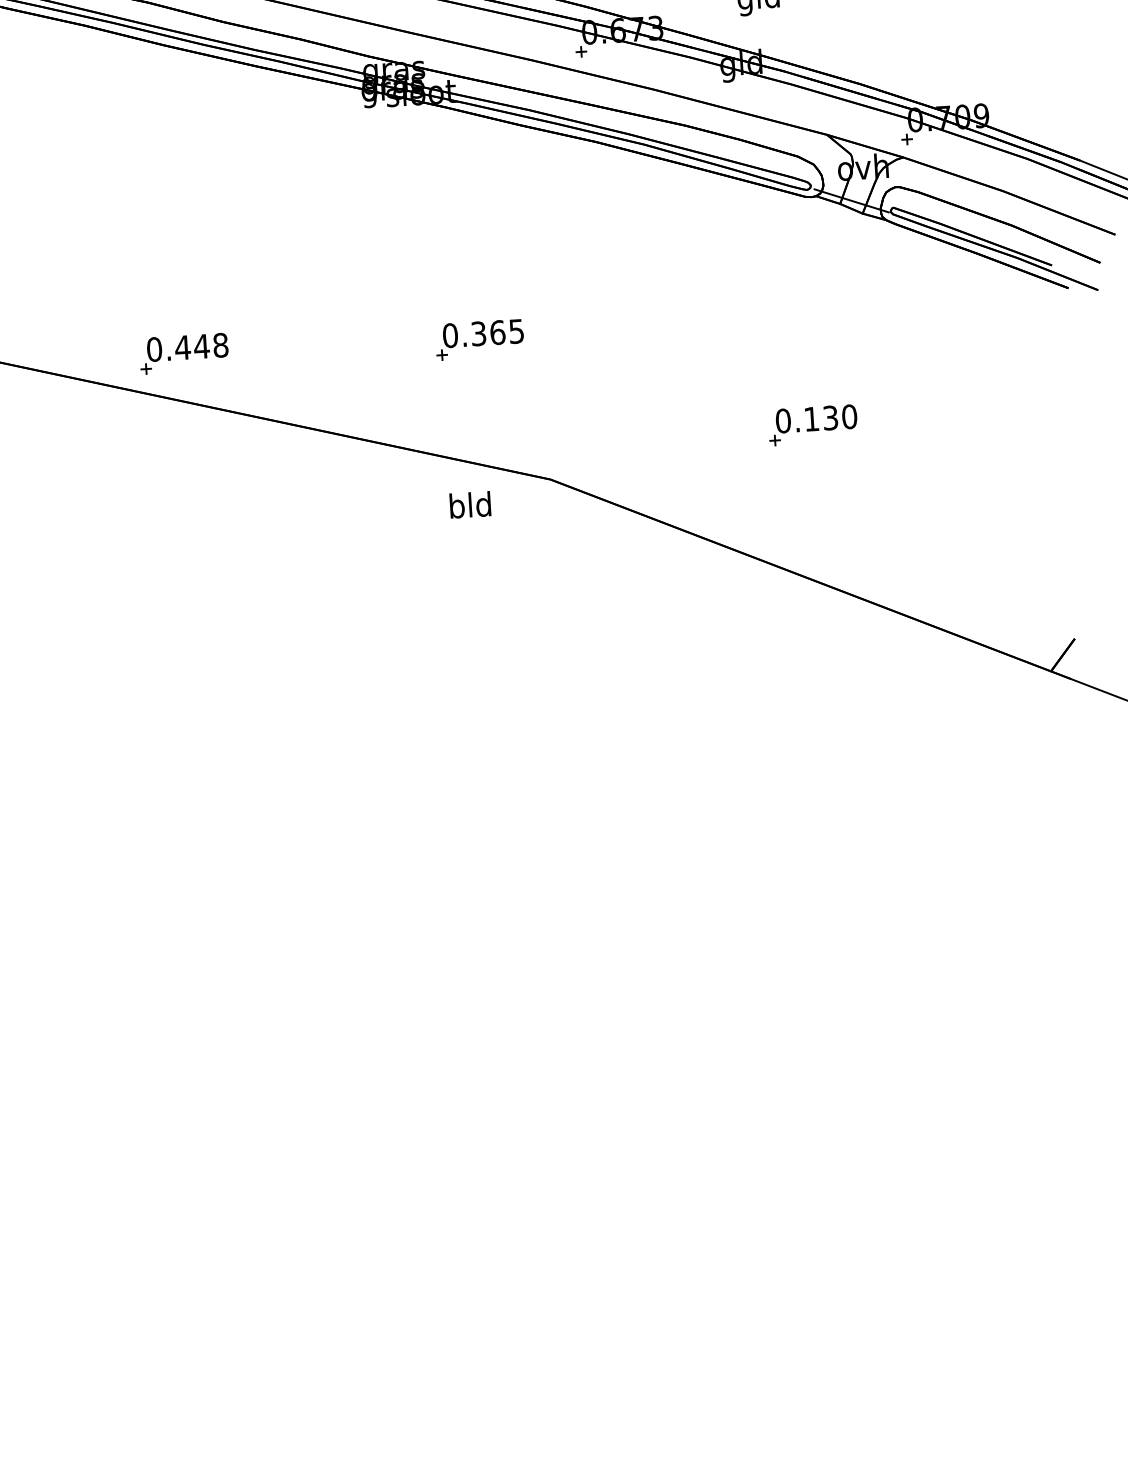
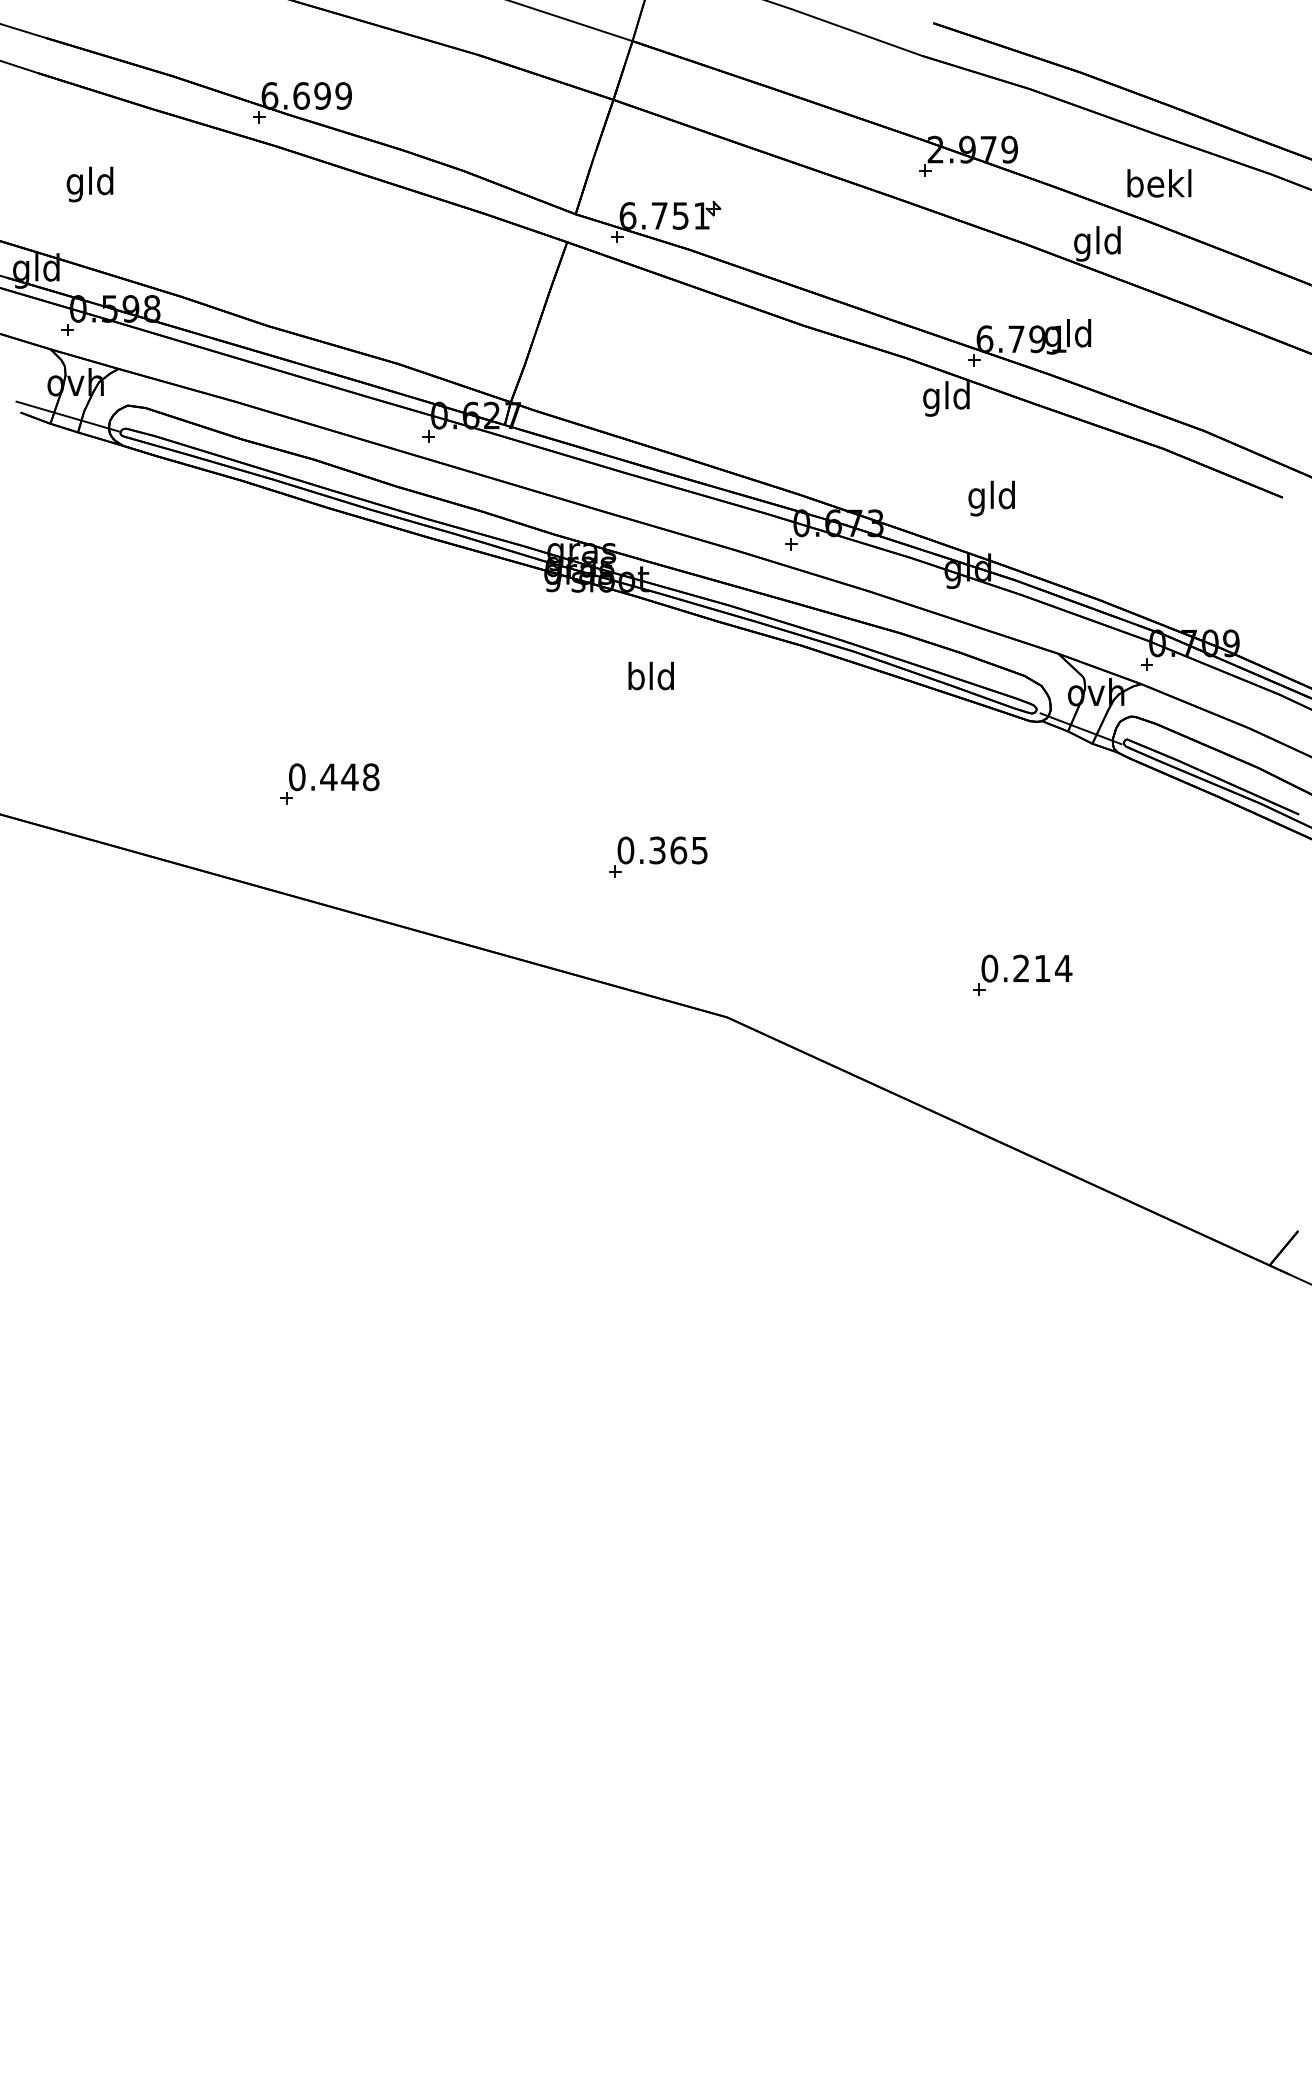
part: (183, 353) -> (329, 783), moved
text: (830, 417) -> (1042, 968), 0.130 -> 0.214
text: (469, 504) -> (650, 675), moved

